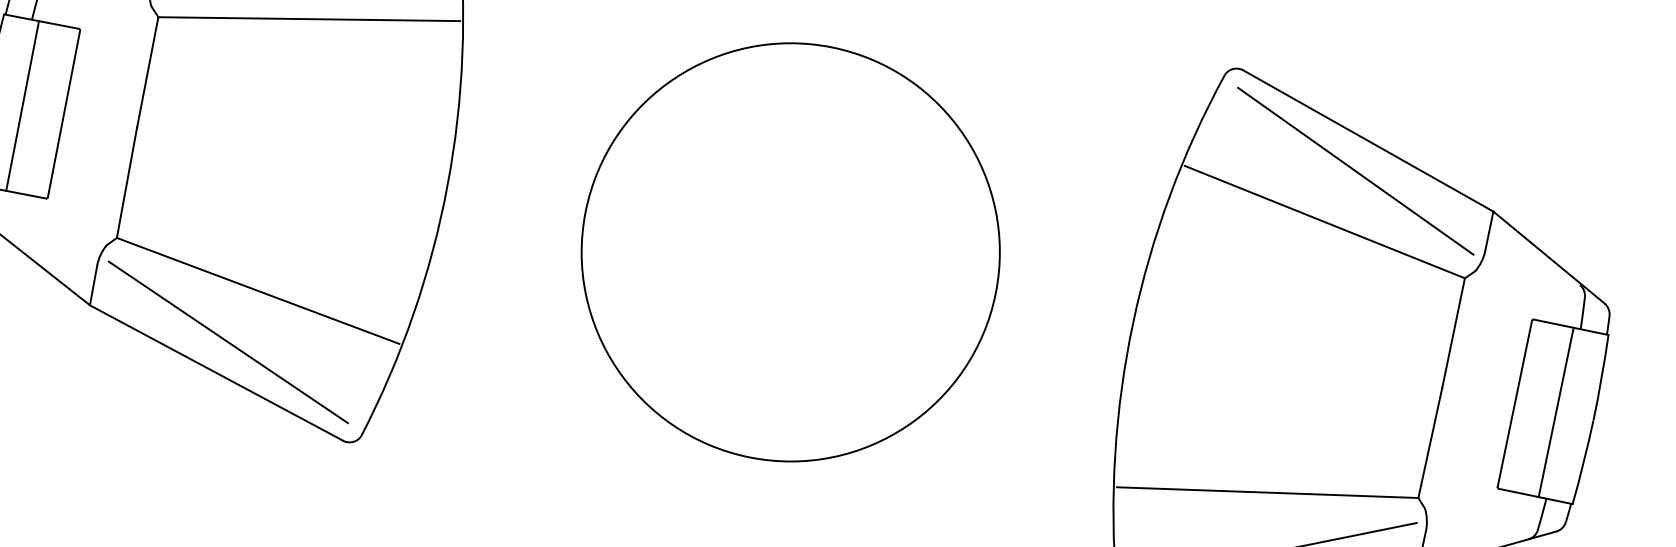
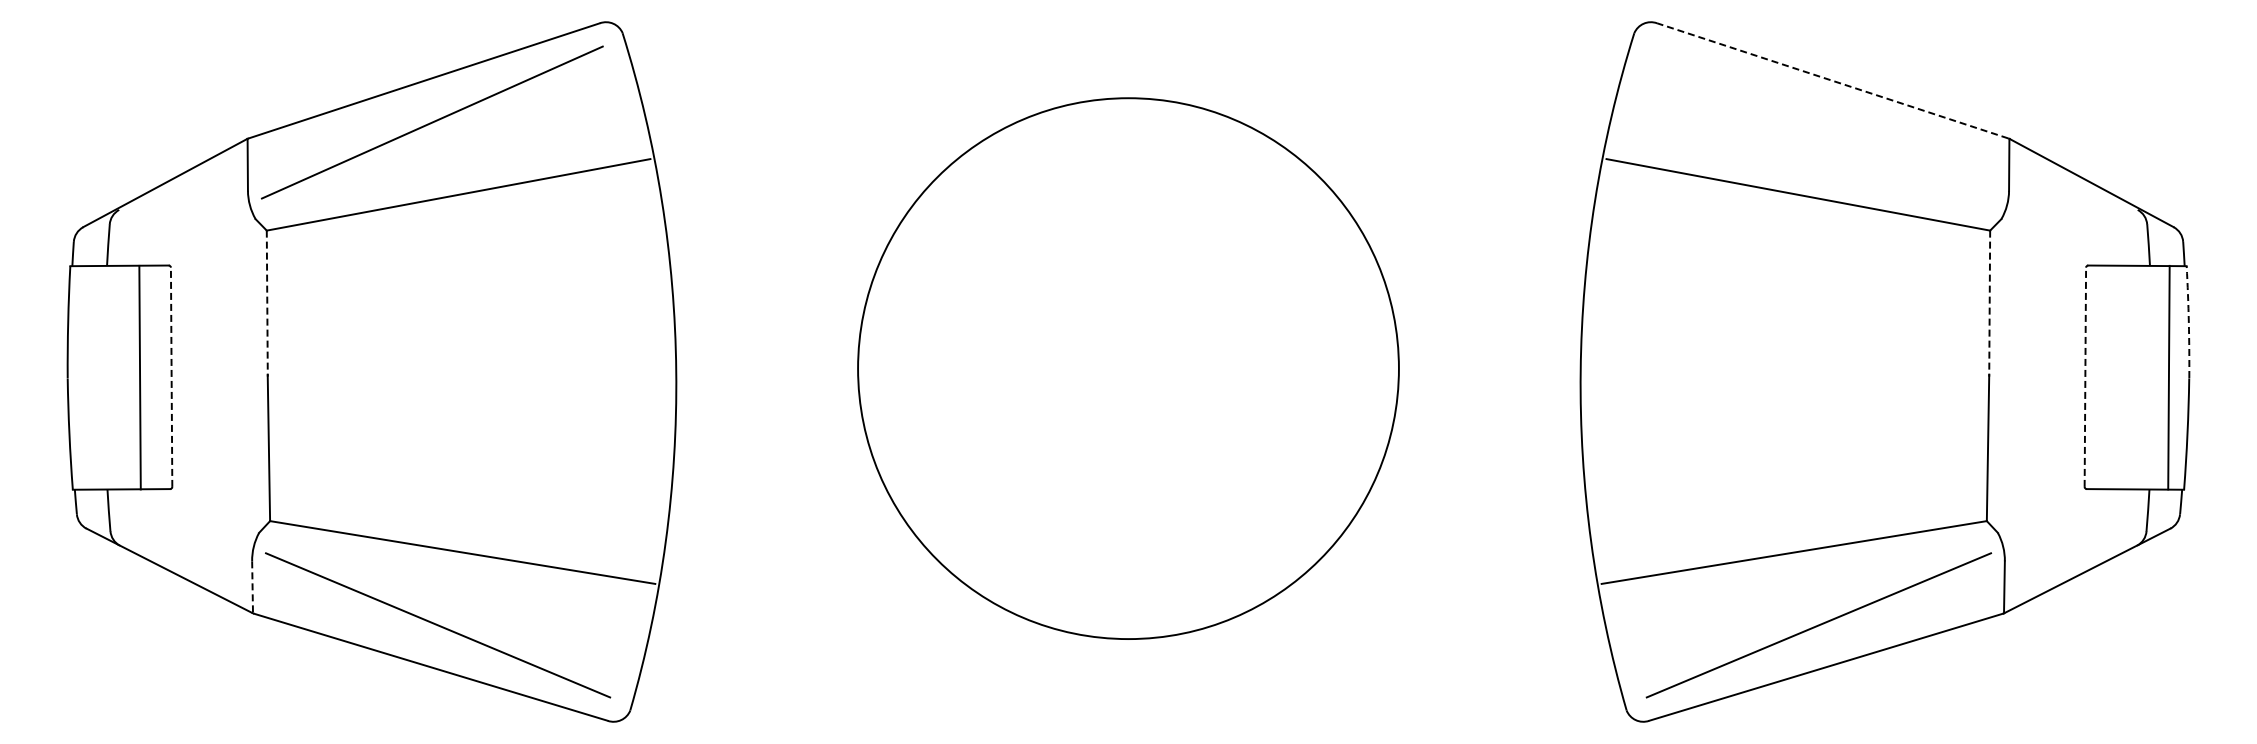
line: (147, 73) -> (267, 304), solid -> dashed
line: (22, 105) -> (139, 377), moved
line: (63, 114) -> (171, 377), solid -> dashed
line: (1368, 140) -> (1832, 80), solid -> dashed
line: (1355, 171) -> (1824, 122), removed
line: (93, 285) -> (252, 587), solid -> dashed
line: (1453, 334) -> (1989, 304), solid -> dashed
arc: (1601, 377) -> (2188, 322), solid -> dashed
line: (1514, 404) -> (2085, 377), solid -> dashed
line: (1555, 412) -> (2168, 377), moved

